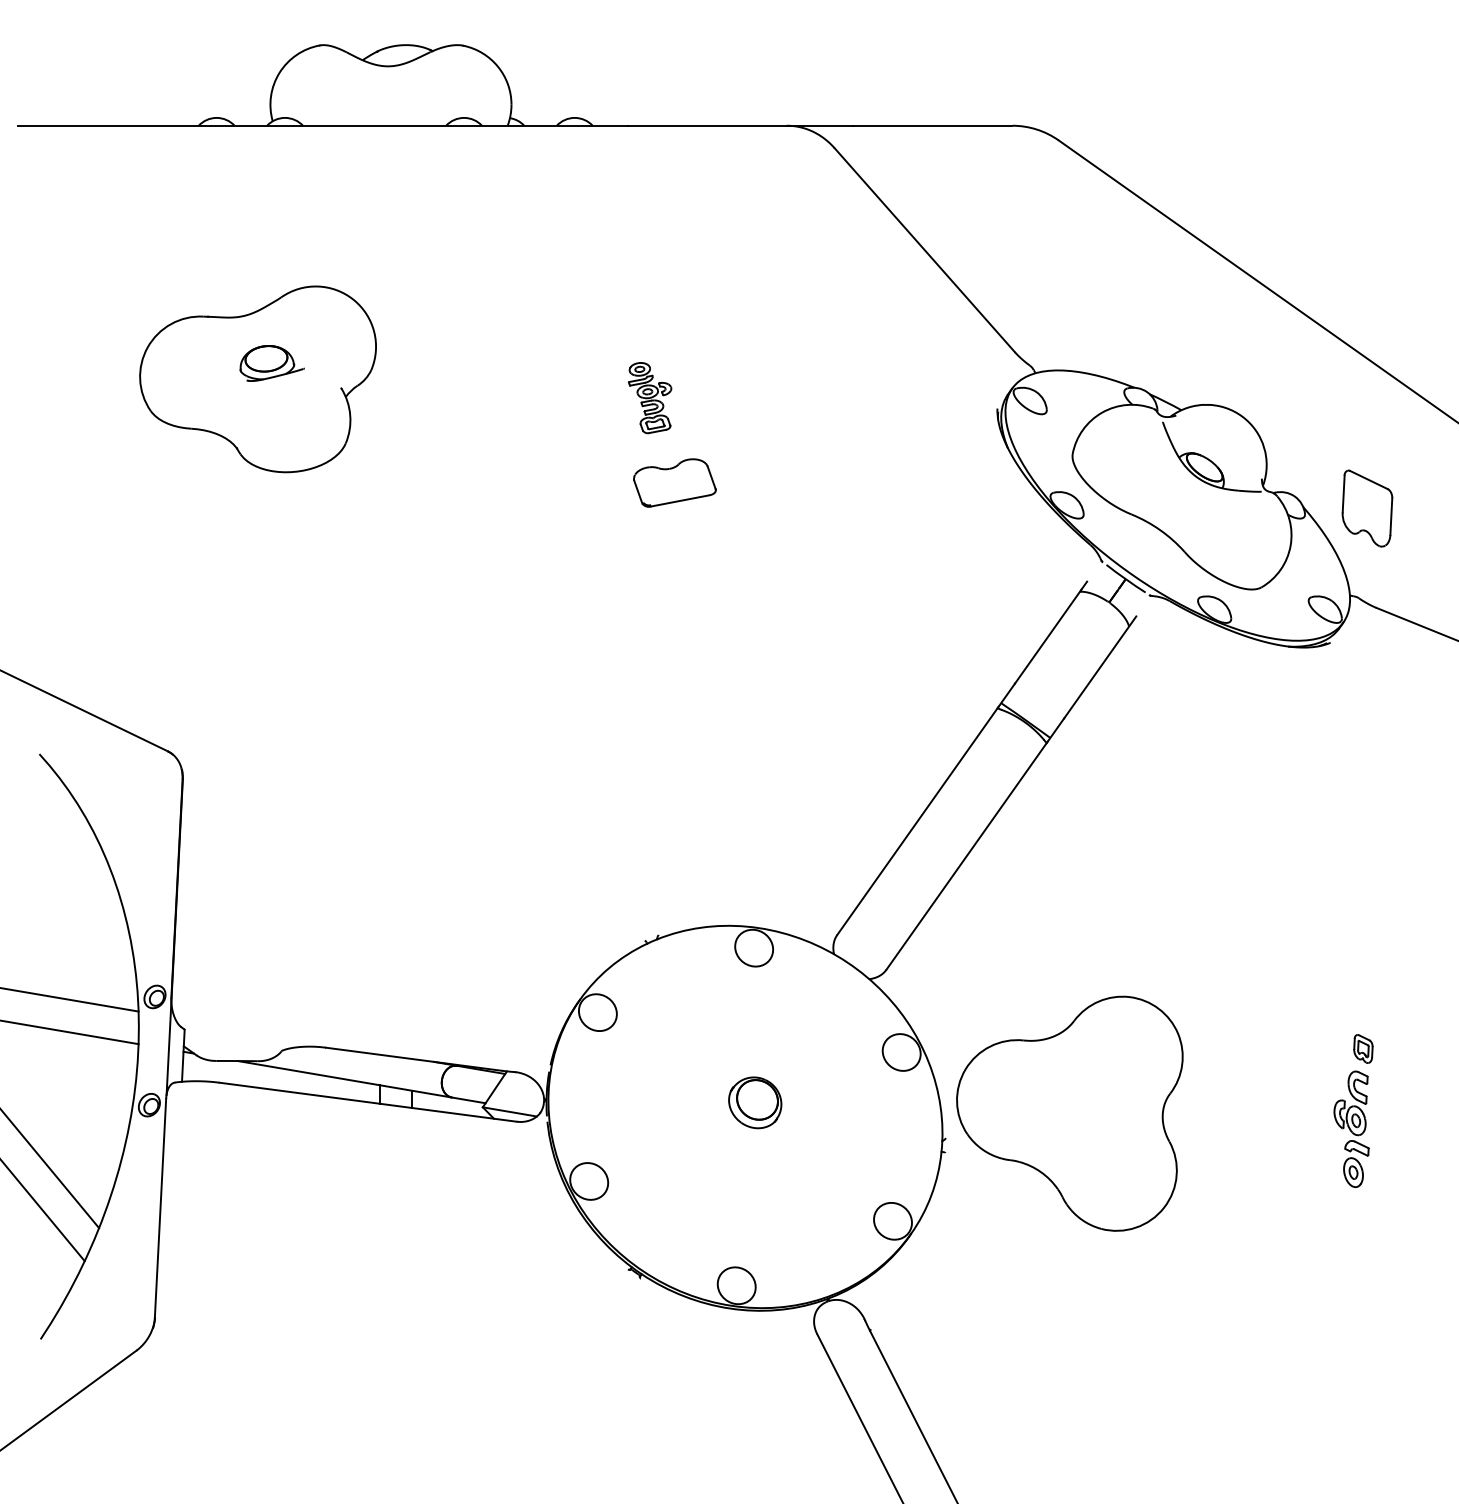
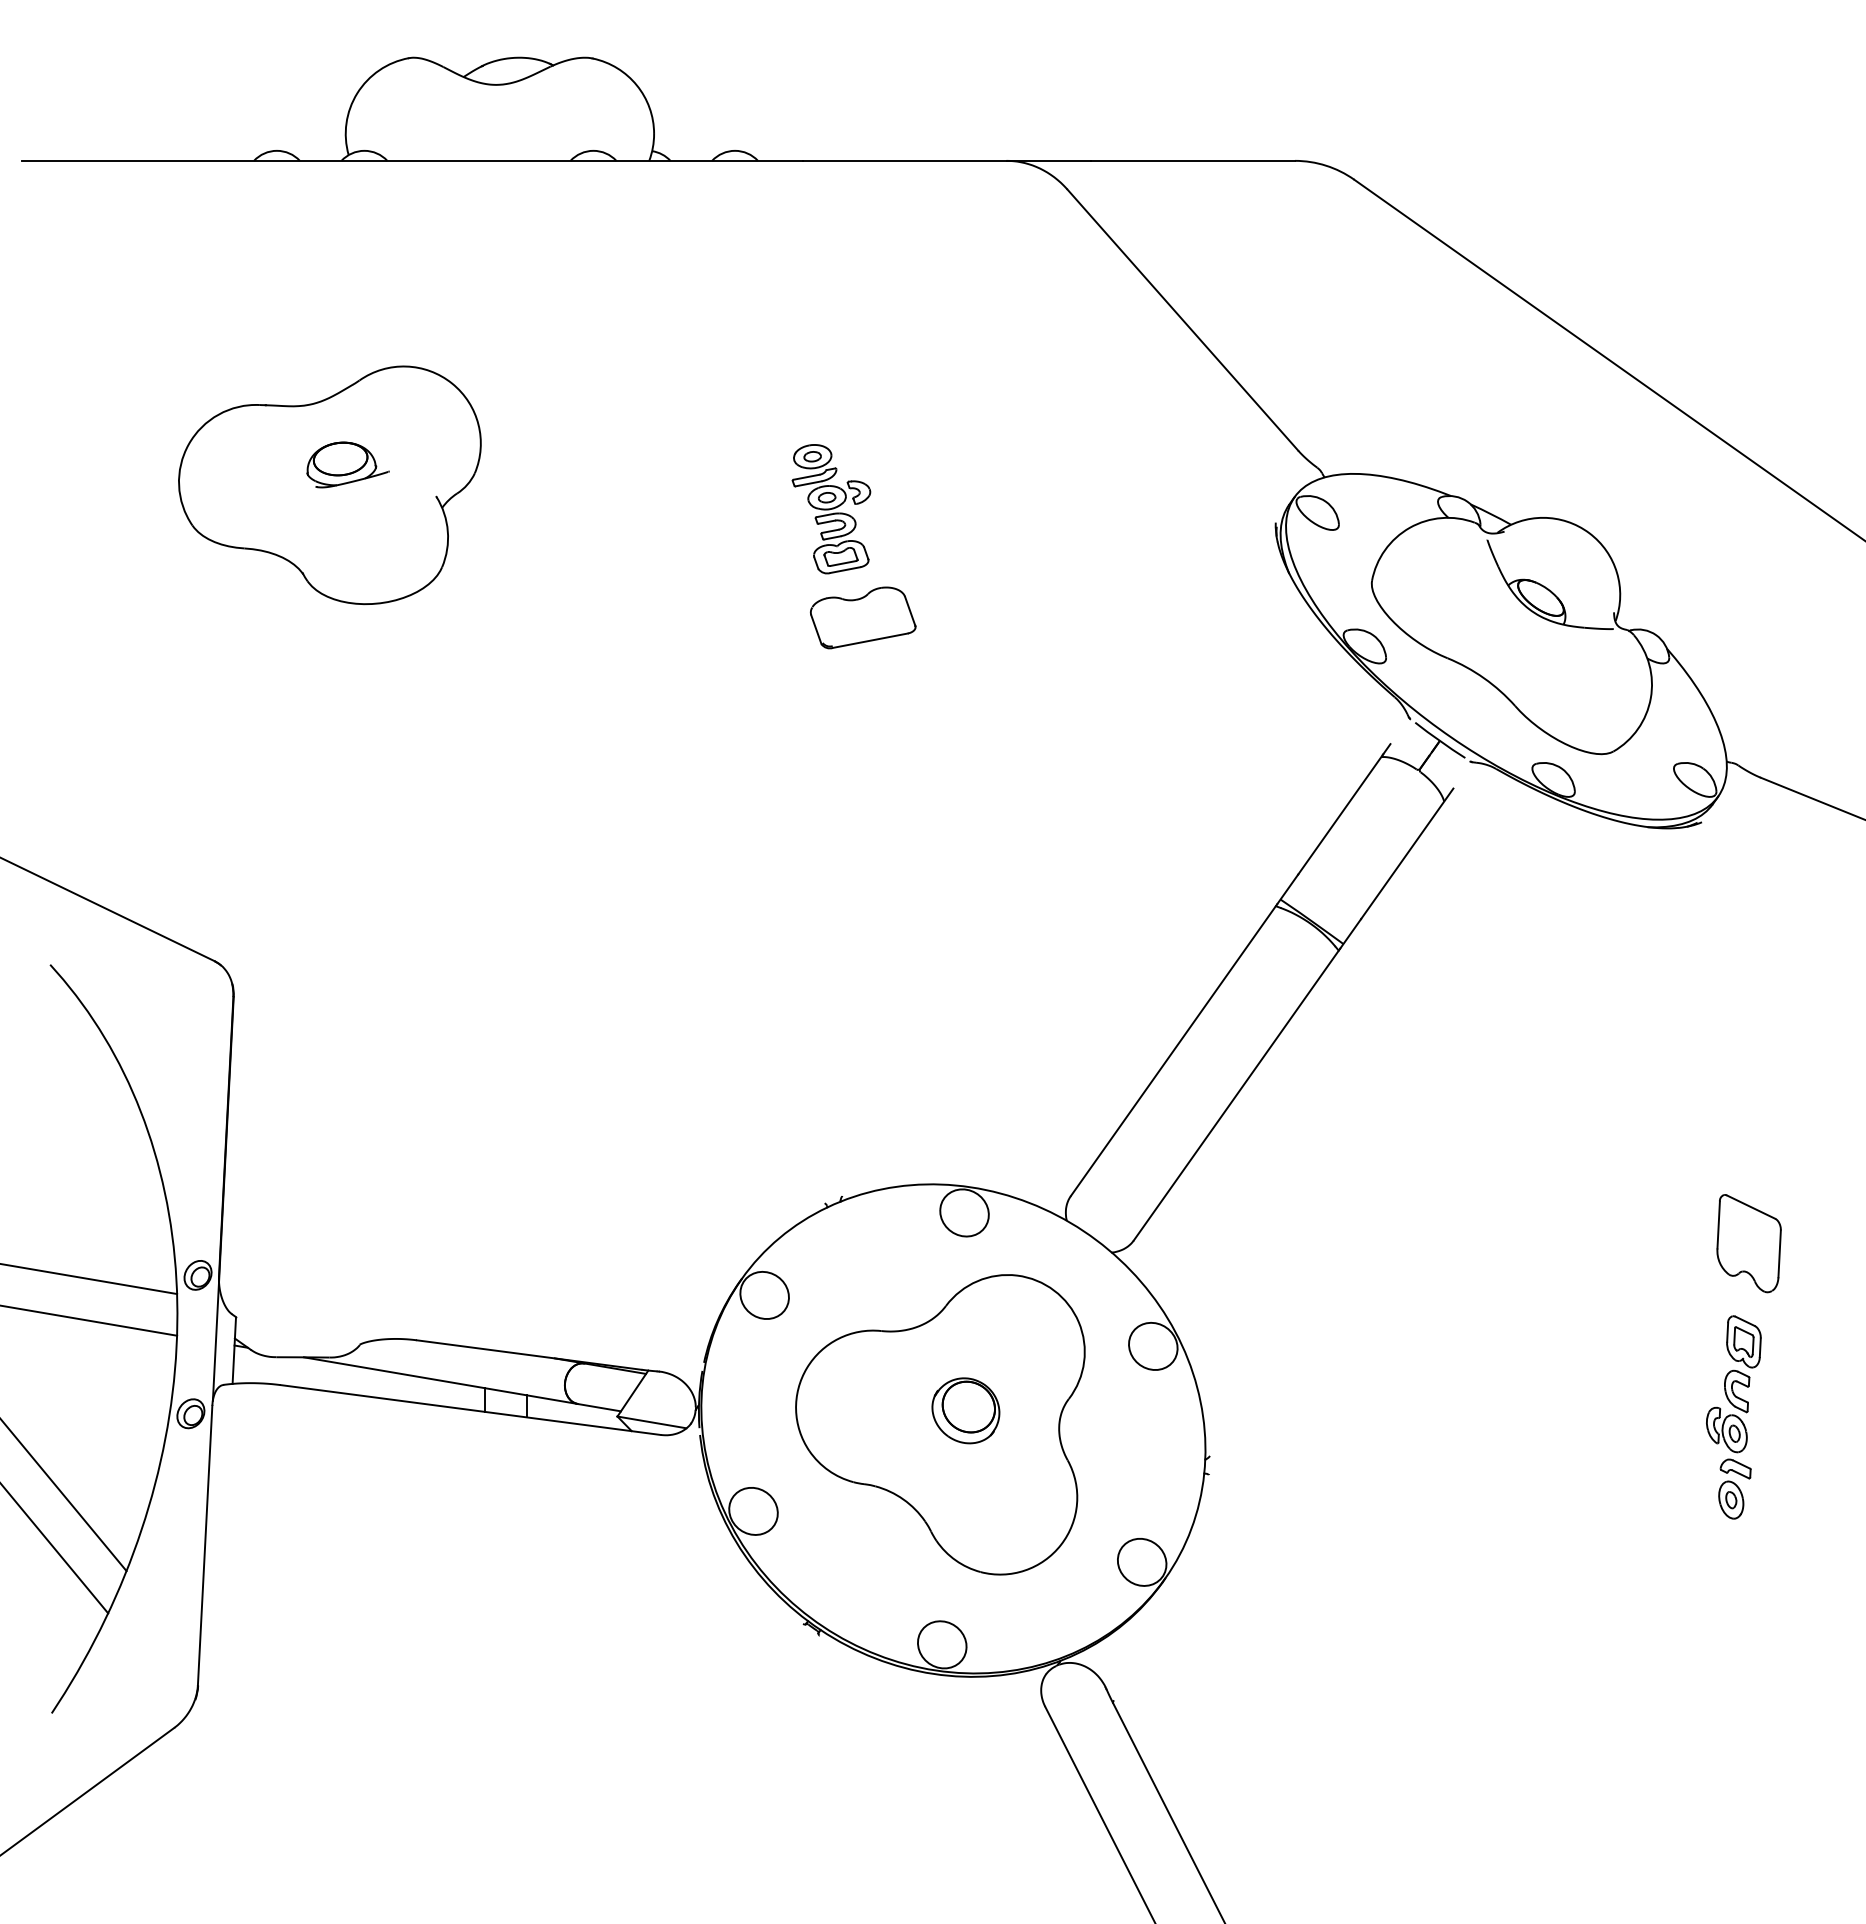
part: (650, 398) -> (831, 509), size x1.43
part: (1366, 508) -> (1748, 1243), moved
part: (1363, 1048) -> (1743, 1341), size x1.43
part: (1069, 1113) -> (940, 1424), moved

